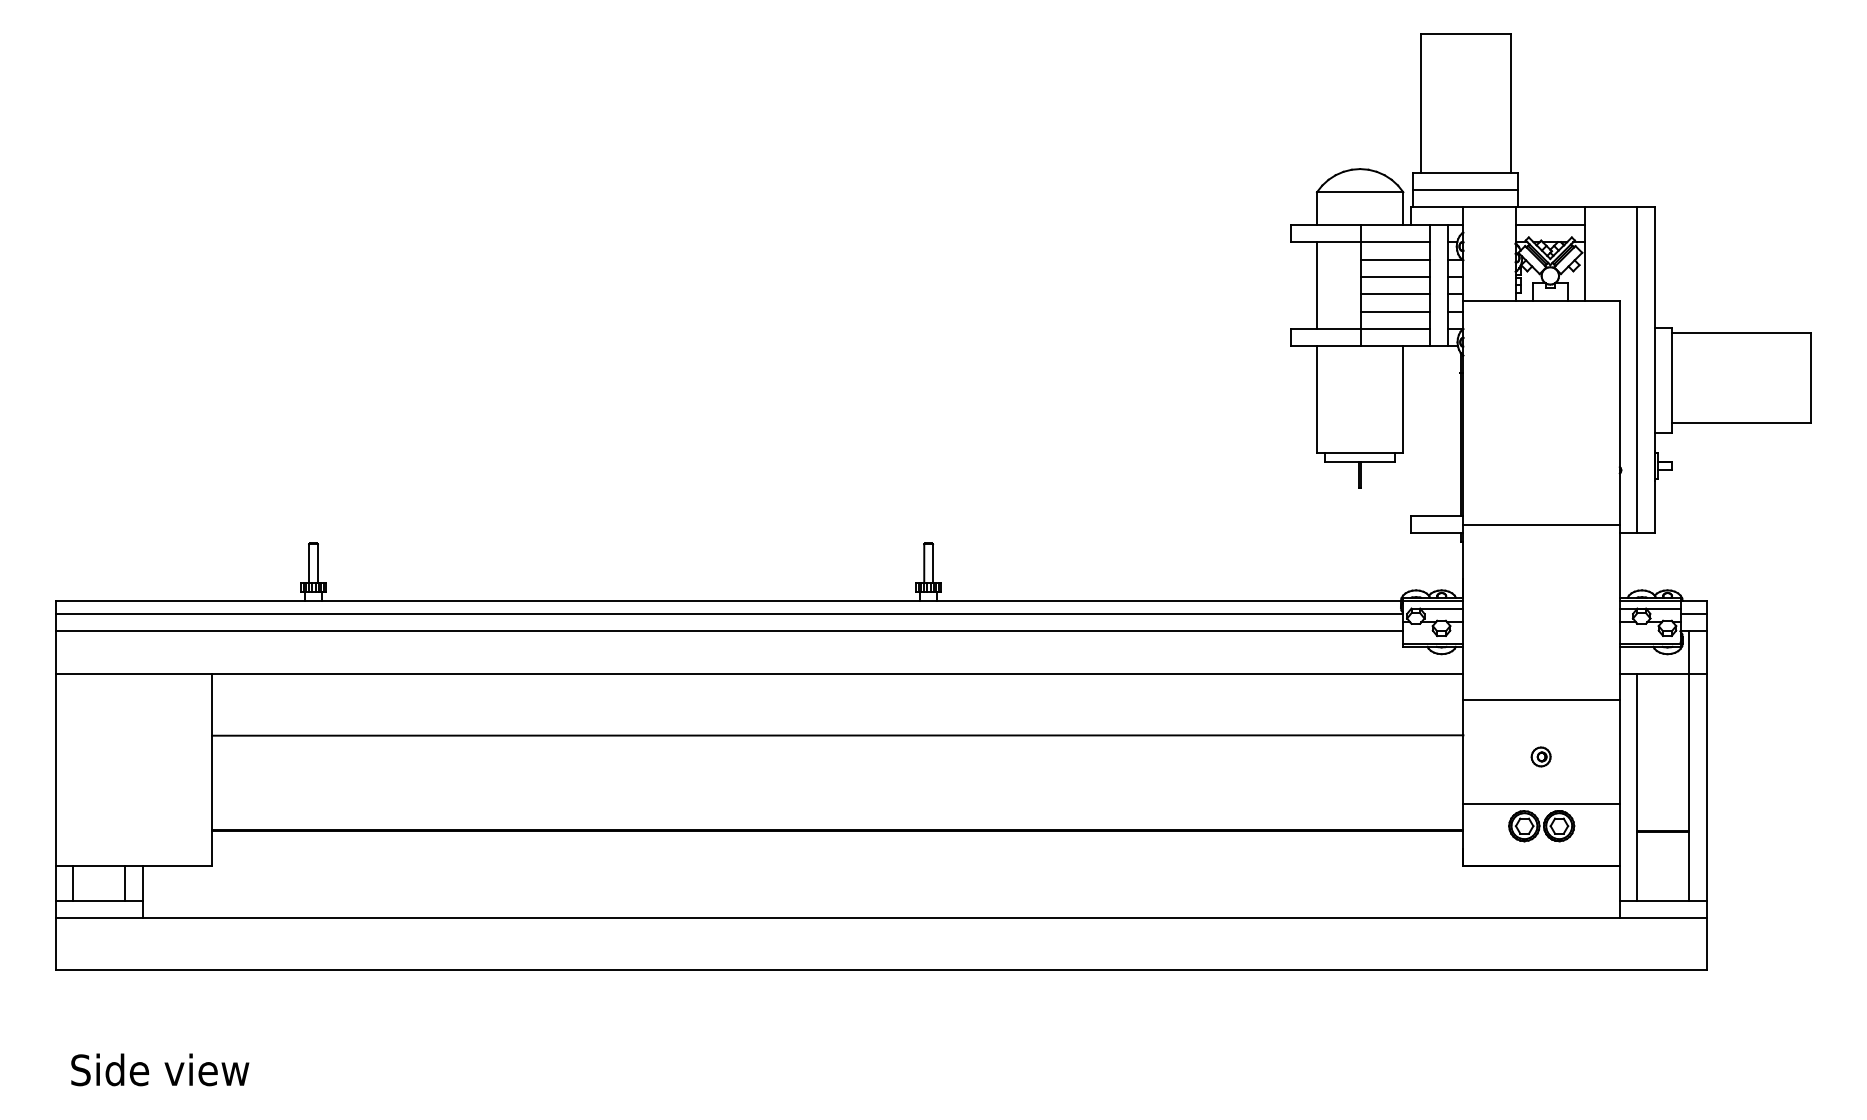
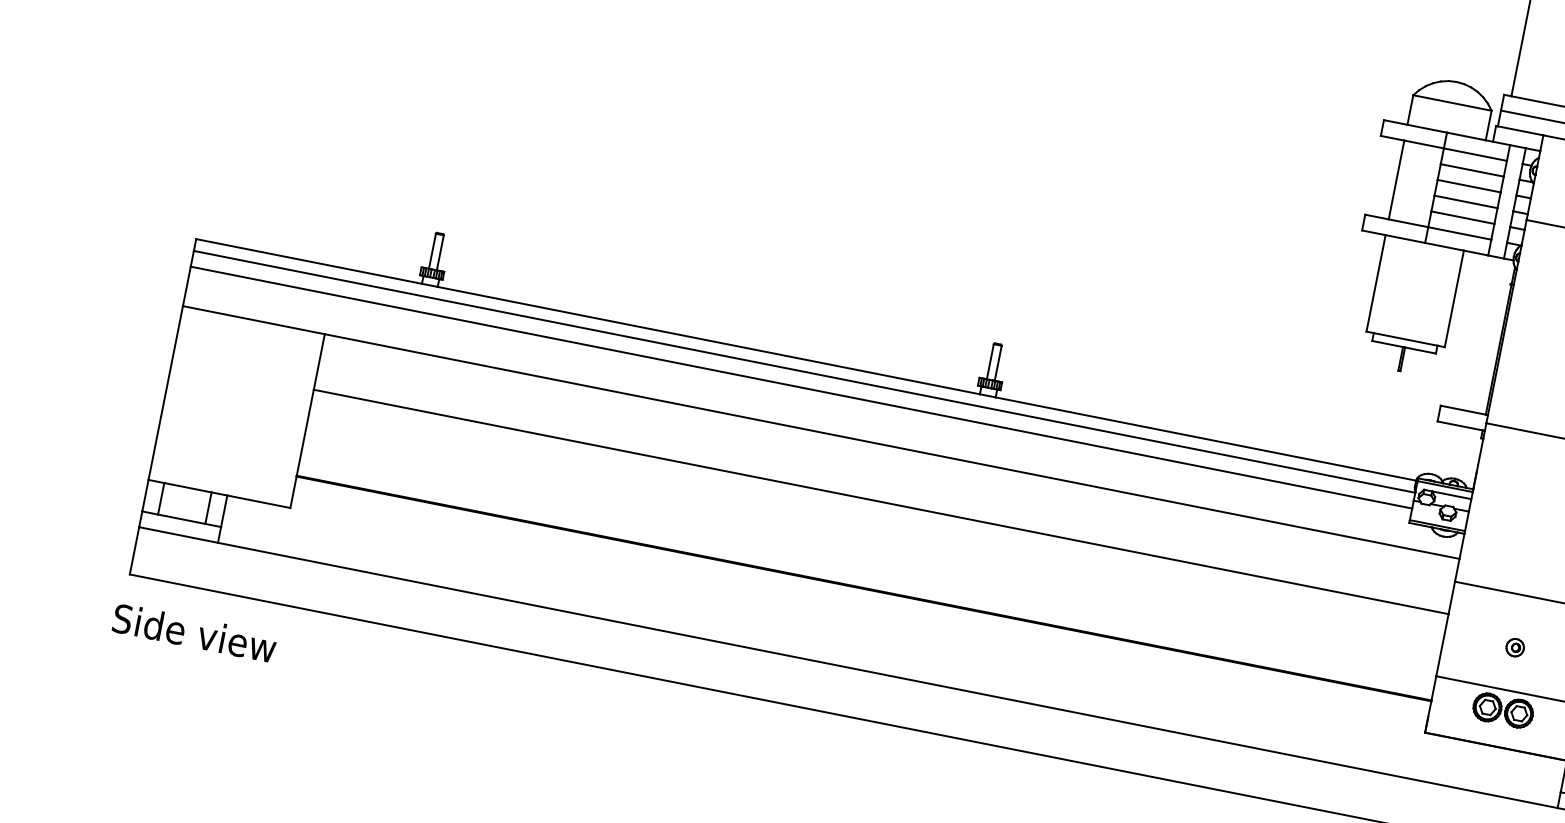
text: (160, 1069) -> (195, 632), moved

